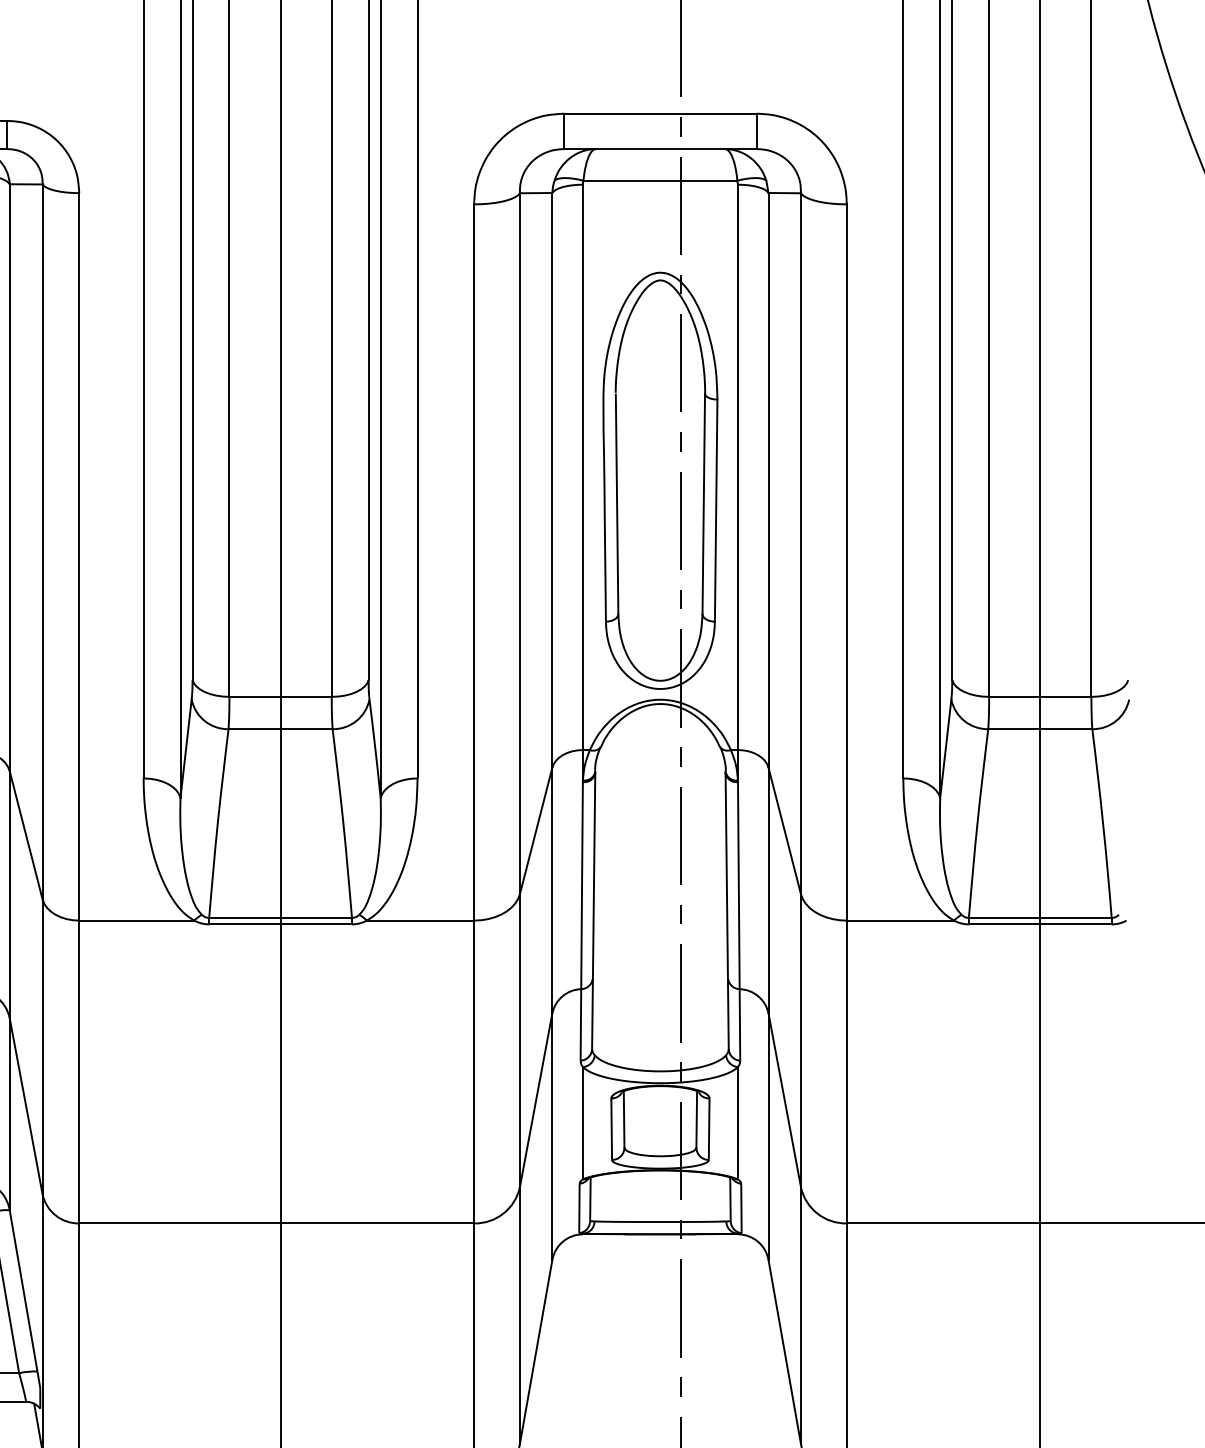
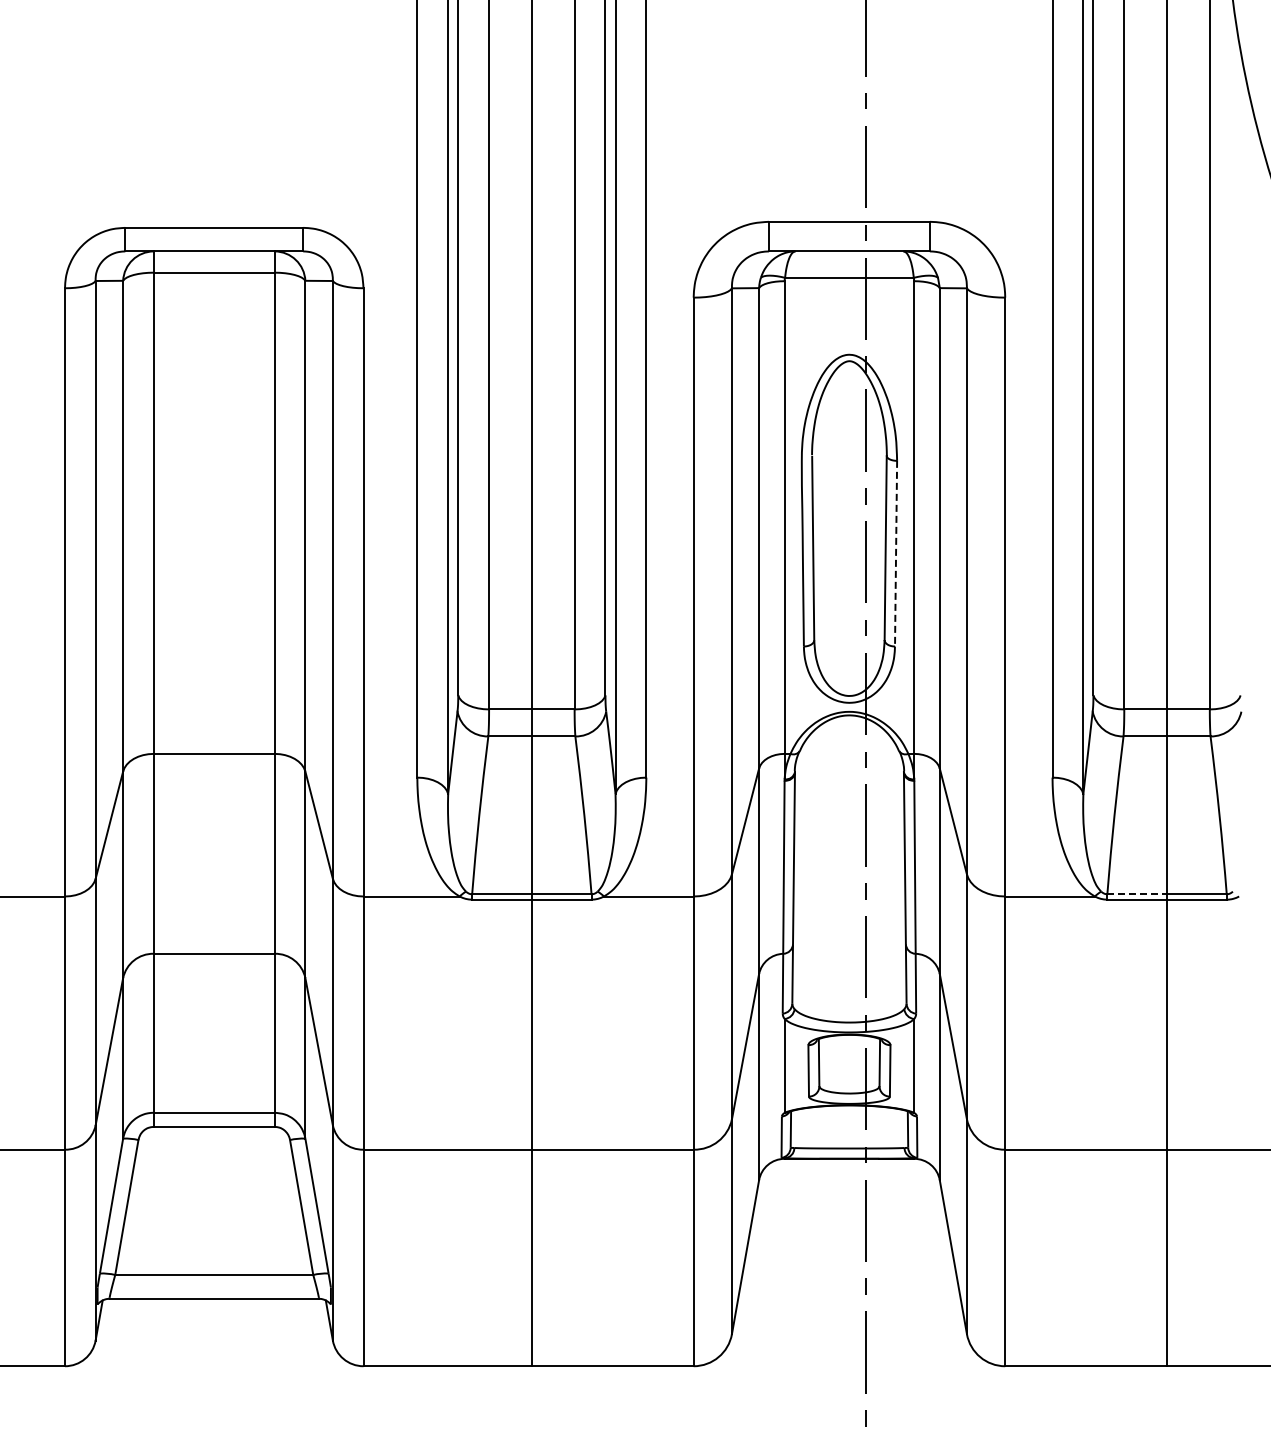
line: (716, 510) -> (896, 553), solid -> dashed
line: (1004, 918) -> (1137, 894), solid -> dashed

